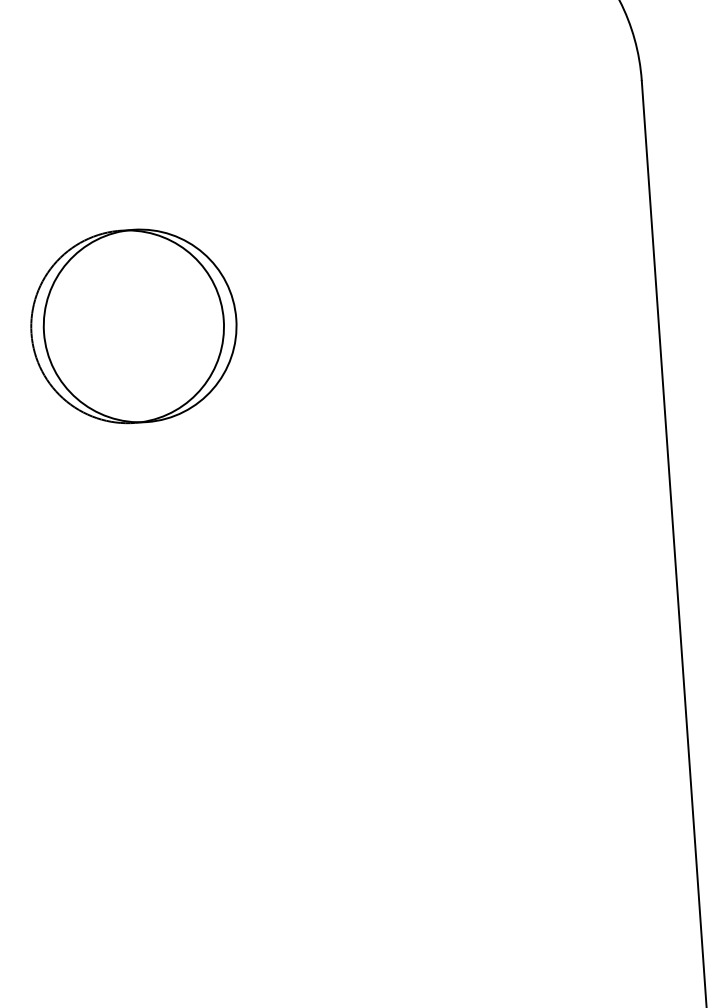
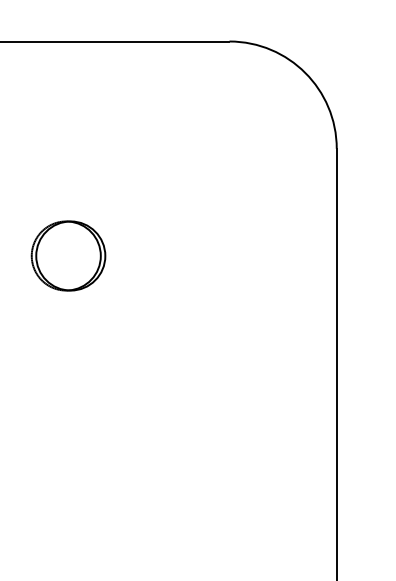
part: (133, 325) -> (68, 255), size x0.7

